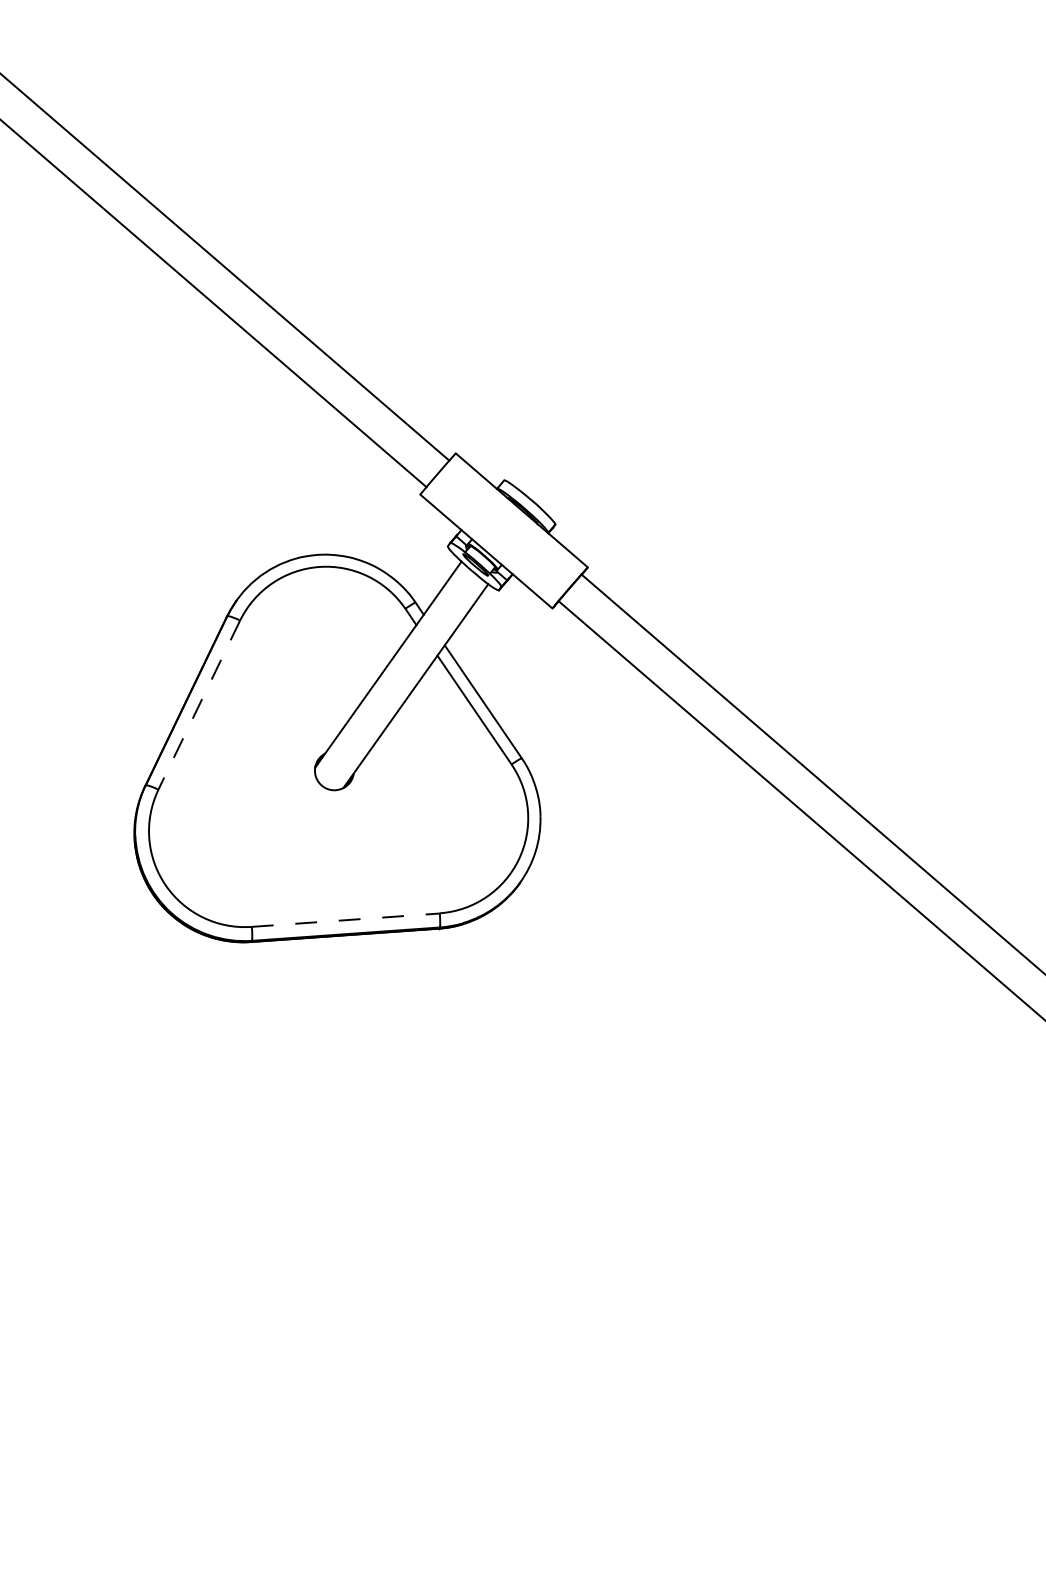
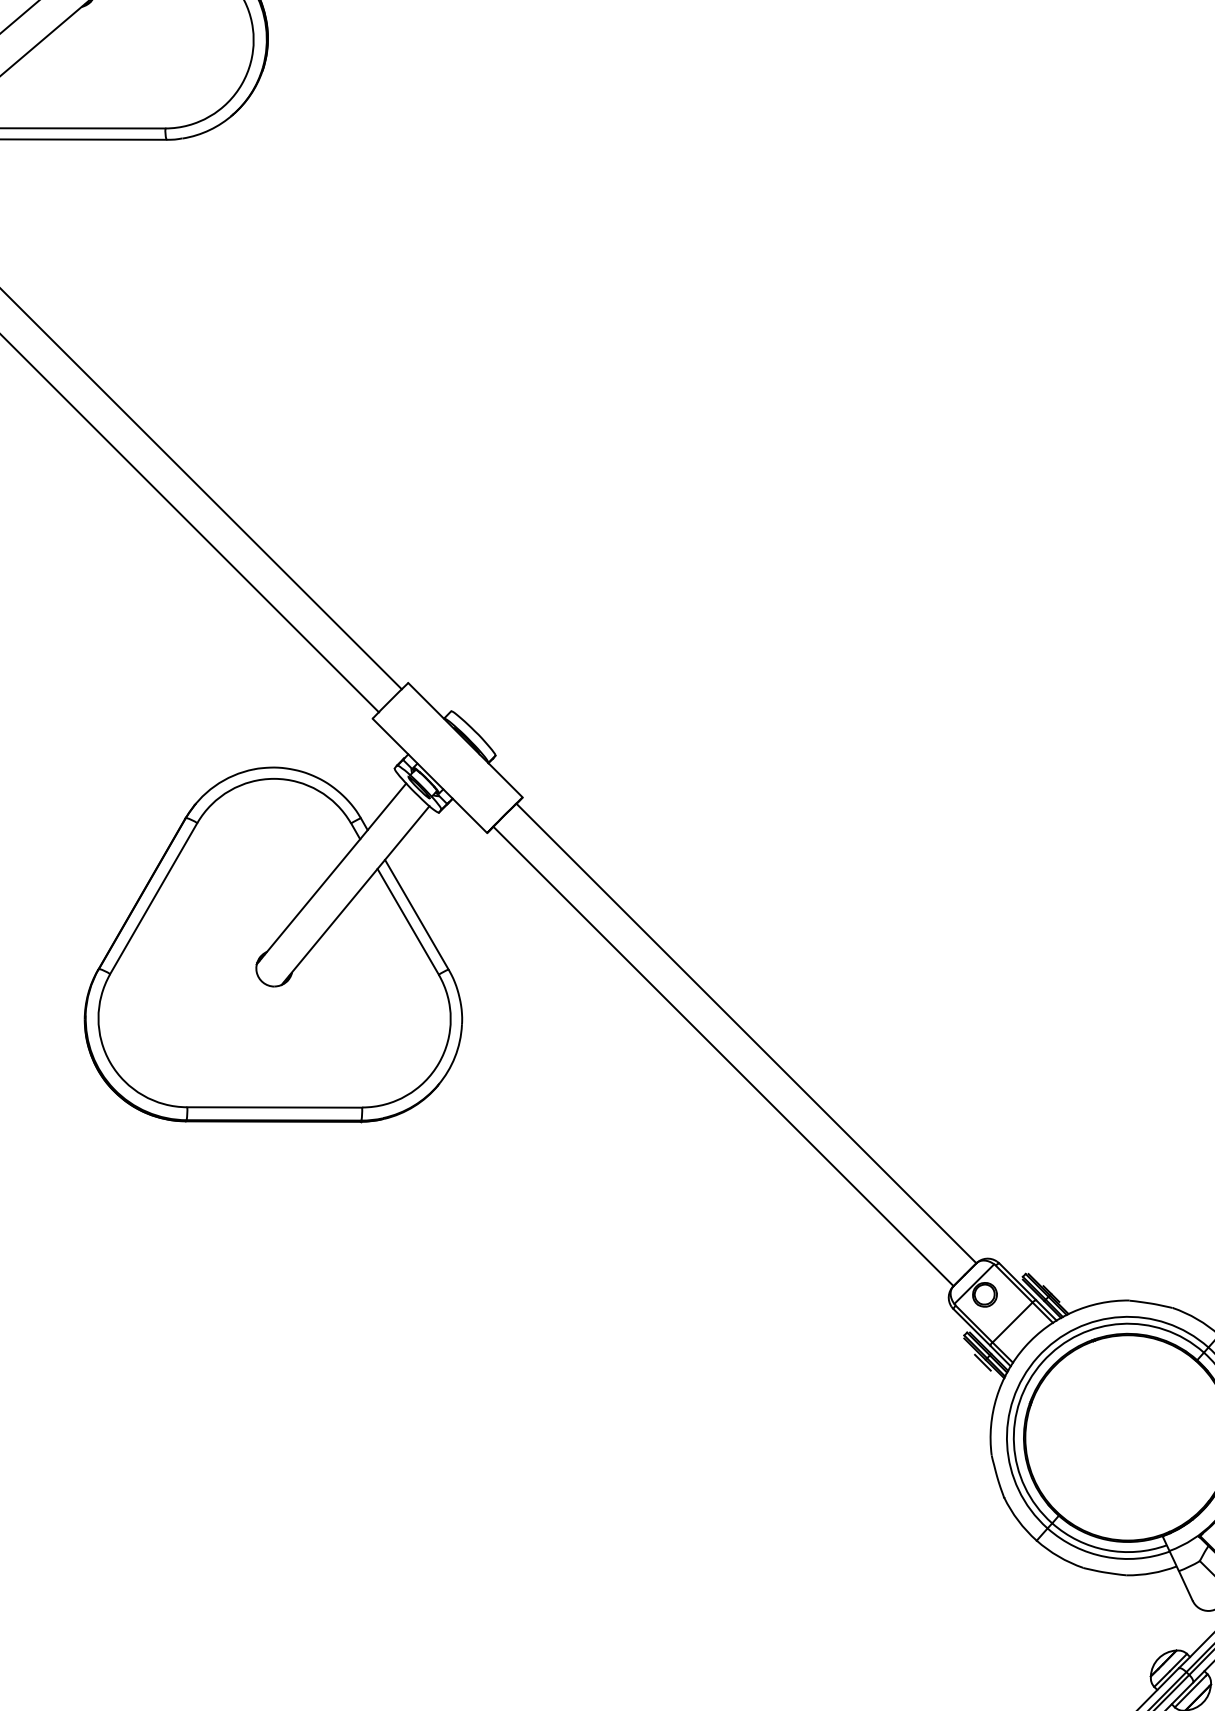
line: (199, 706) -> (153, 899), dashed -> solid
line: (346, 920) -> (275, 1107), dashed -> solid

